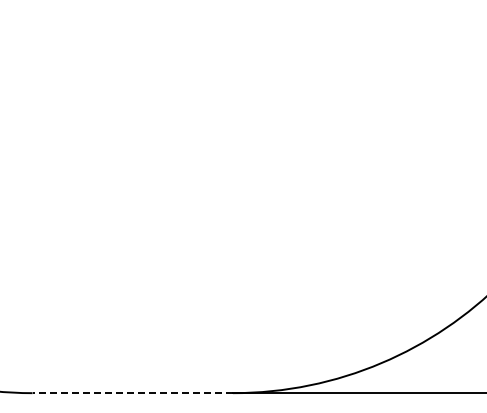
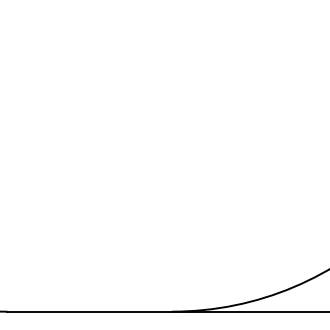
line: (132, 393) -> (89, 311), dashed -> solid

